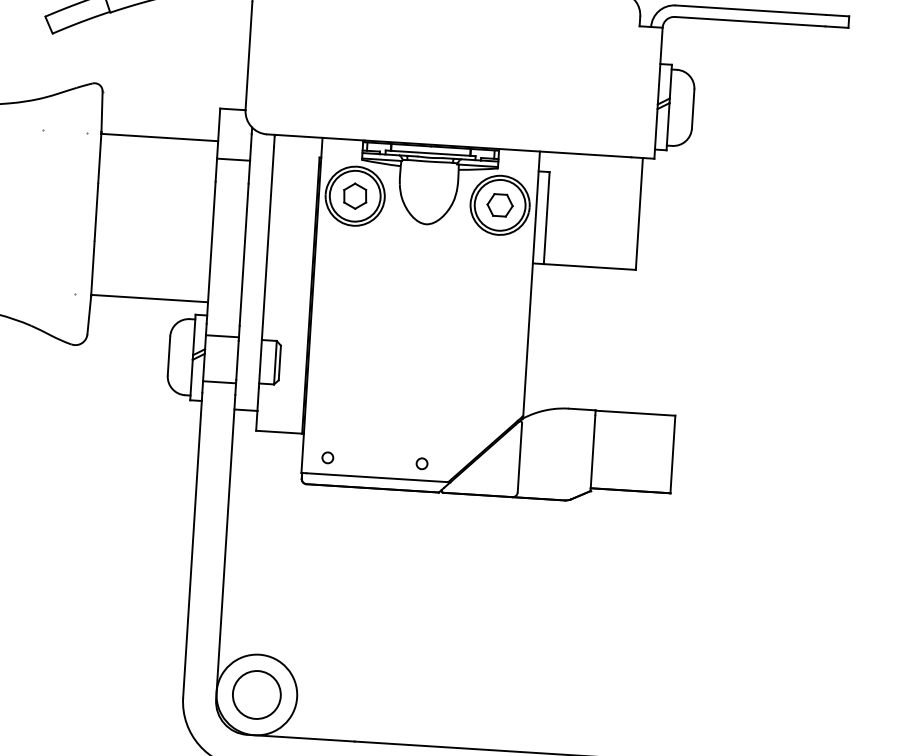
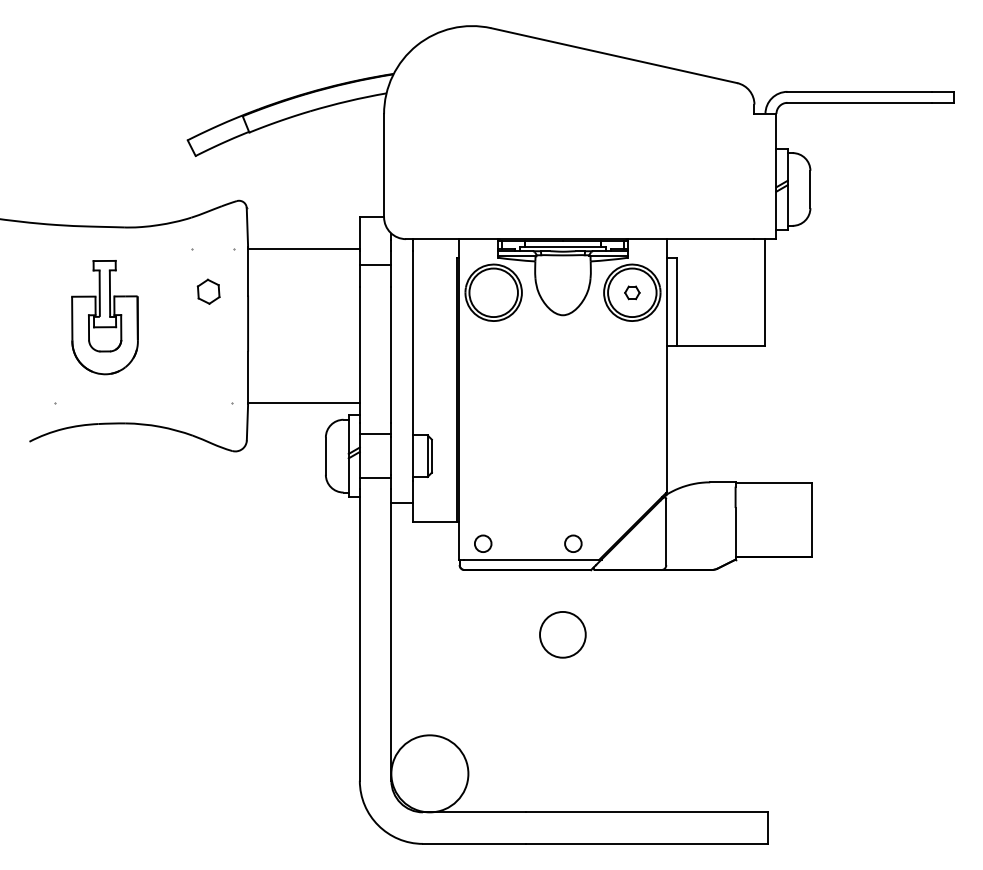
part: (355, 195) -> (208, 291), moved
part: (500, 205) -> (632, 292), size x0.6
circle: (328, 457) -> (483, 543), size x1.6
circle: (422, 463) -> (573, 543), size x1.6
circle: (256, 694) -> (562, 634), moved

